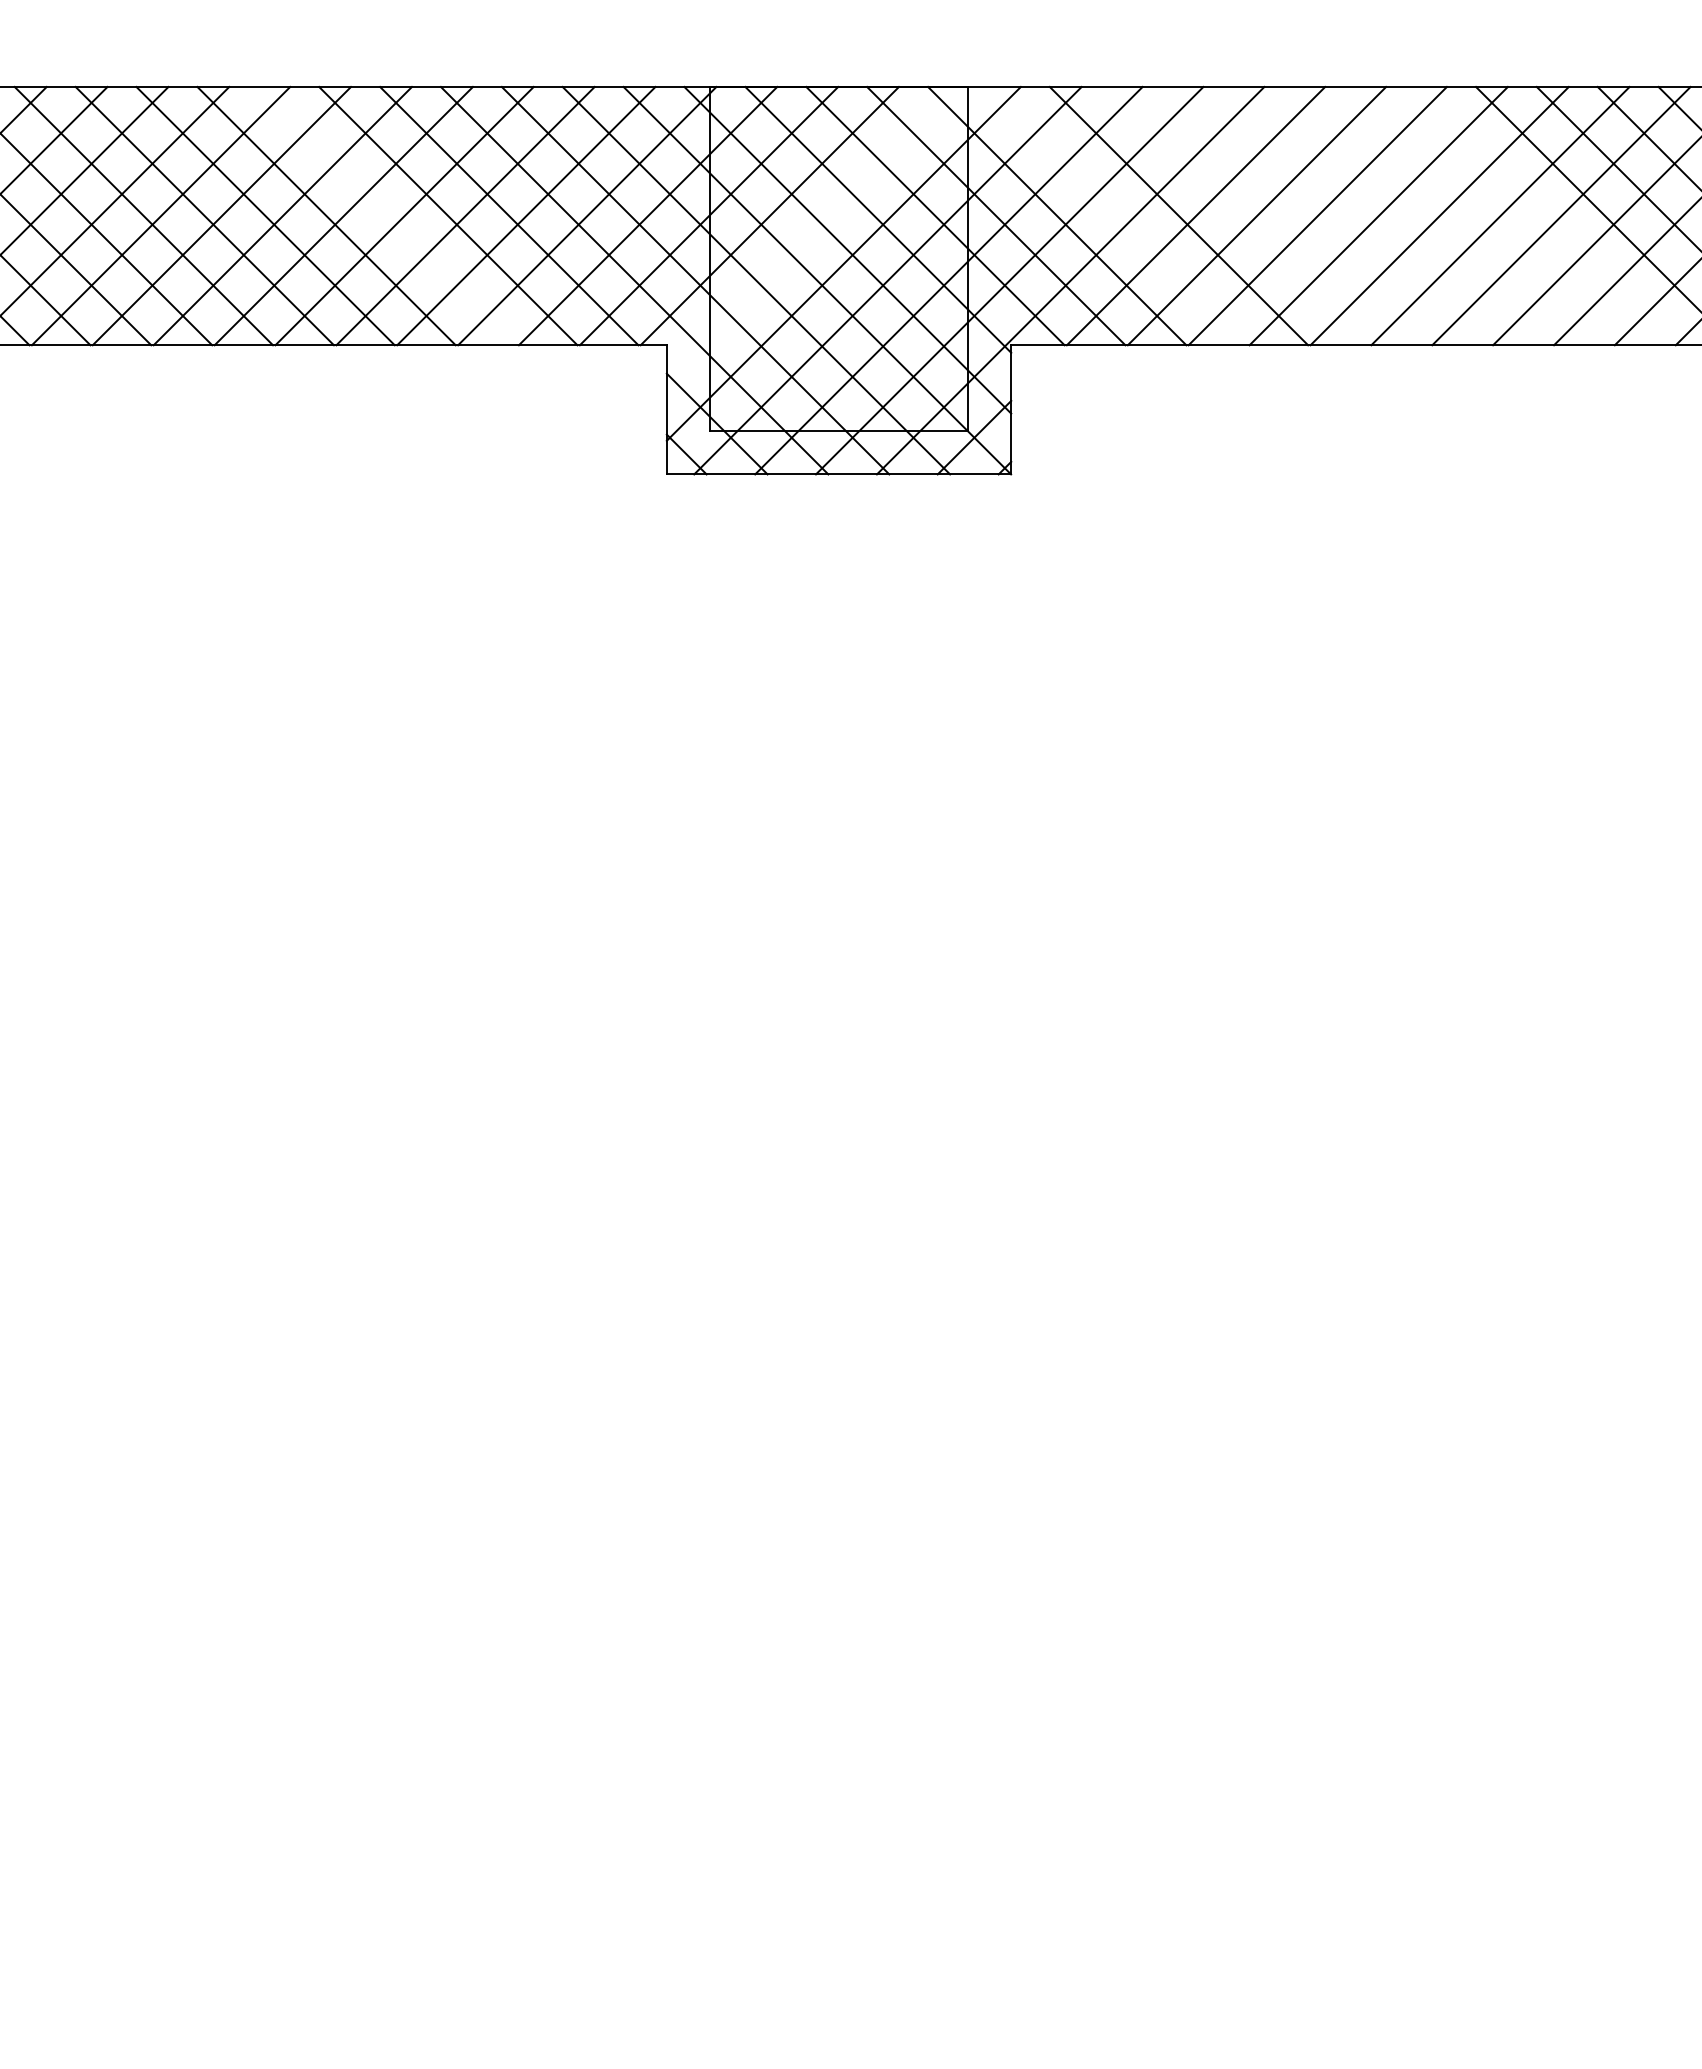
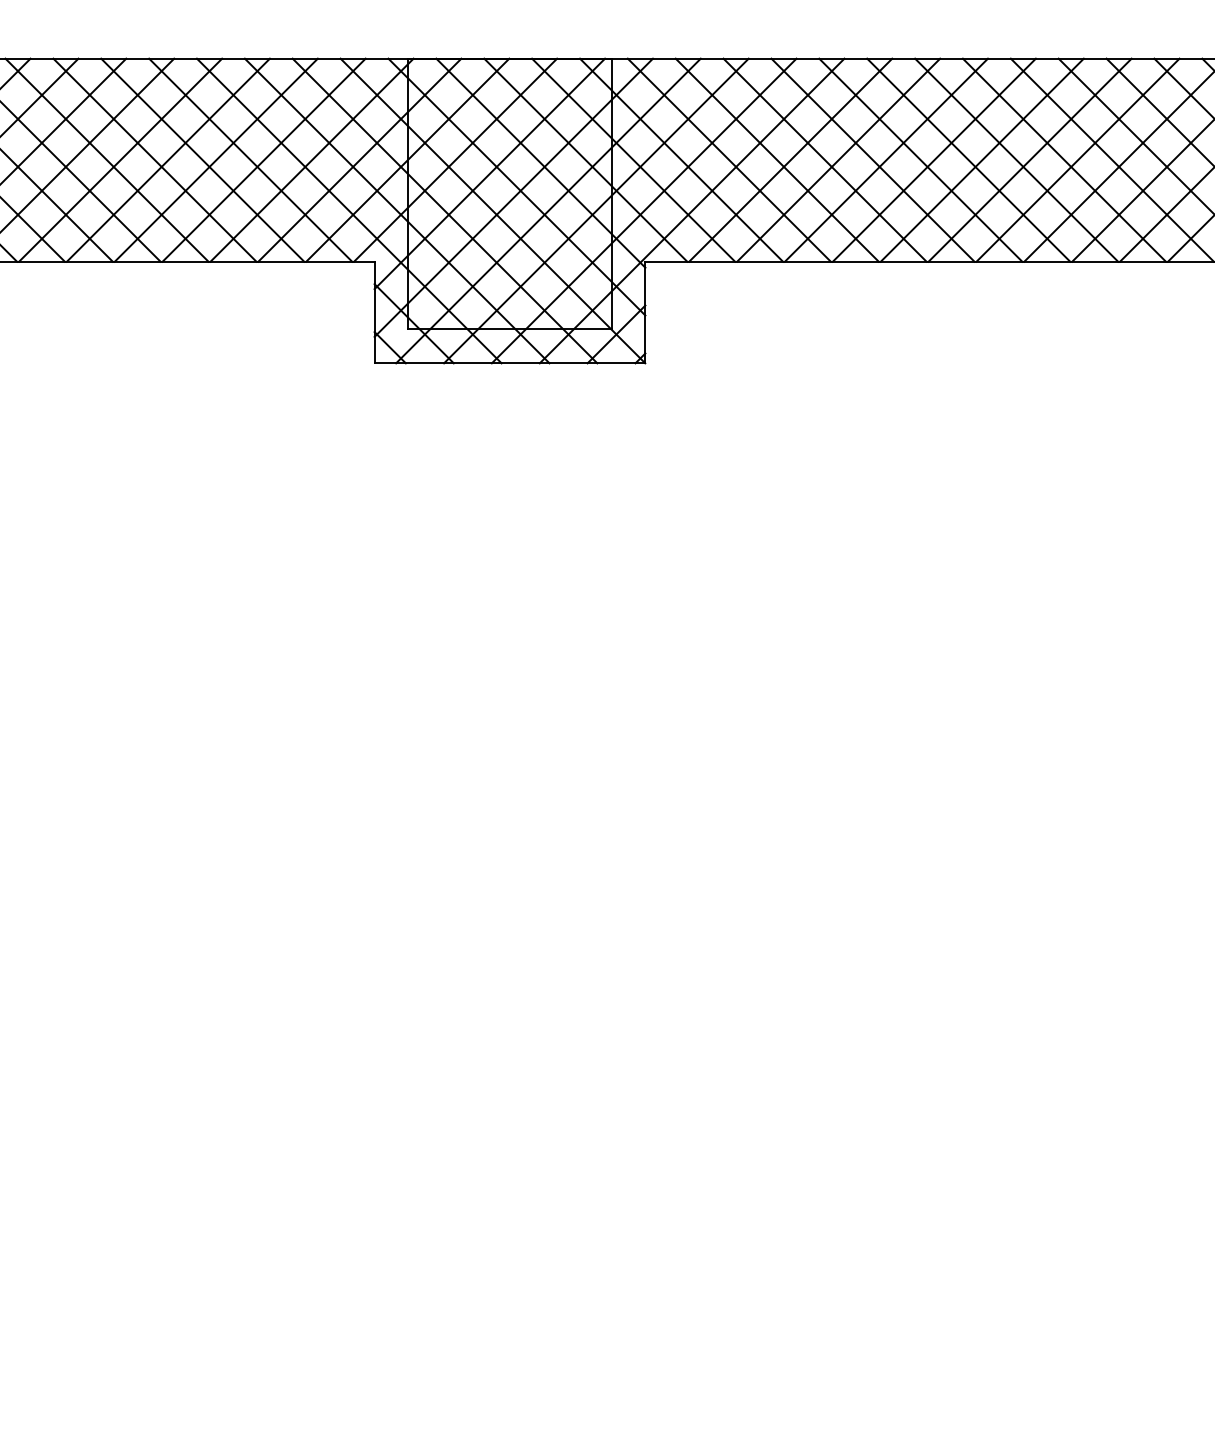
line: (387, 215) -> (154, 159), added
line: (1117, 215) -> (728, 159), added
line: (1239, 215) -> (824, 159), added
line: (1300, 215) -> (872, 159), added
line: (1361, 215) -> (920, 159), added
line: (1422, 215) -> (968, 159), added
line: (1483, 215) -> (1016, 159), added
line: (1544, 215) -> (1064, 159), added
line: (812, 233) -> (489, 173), added

